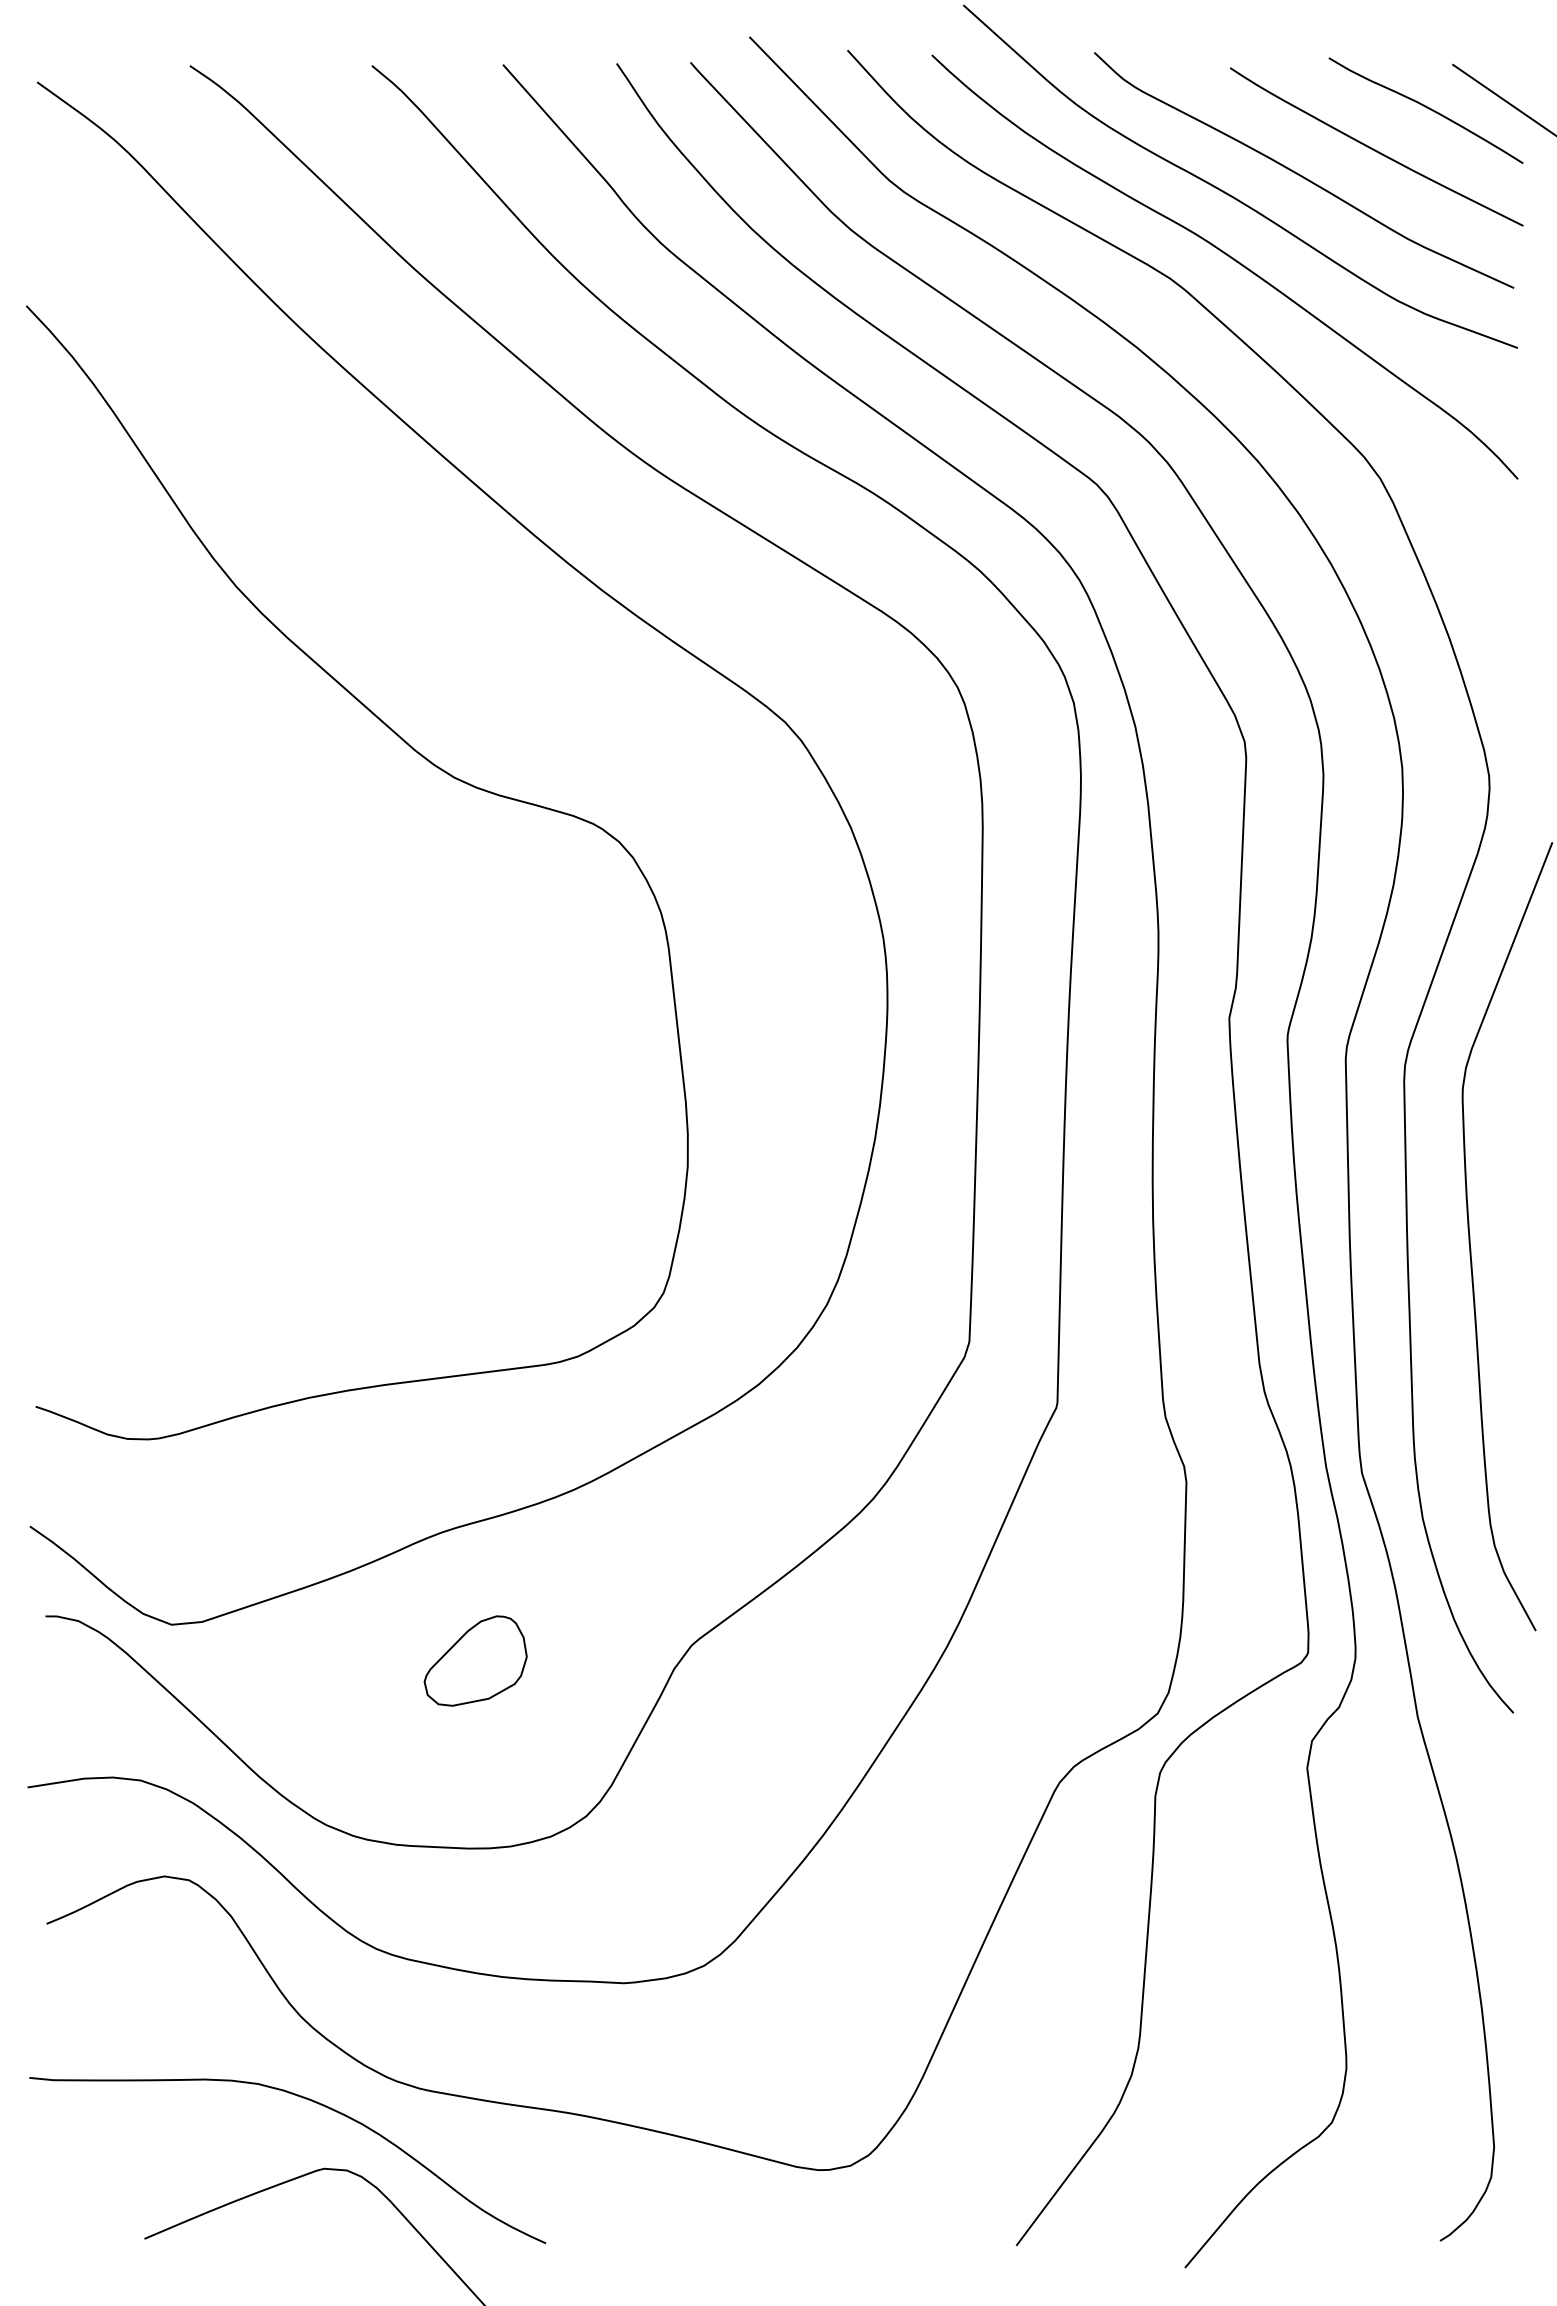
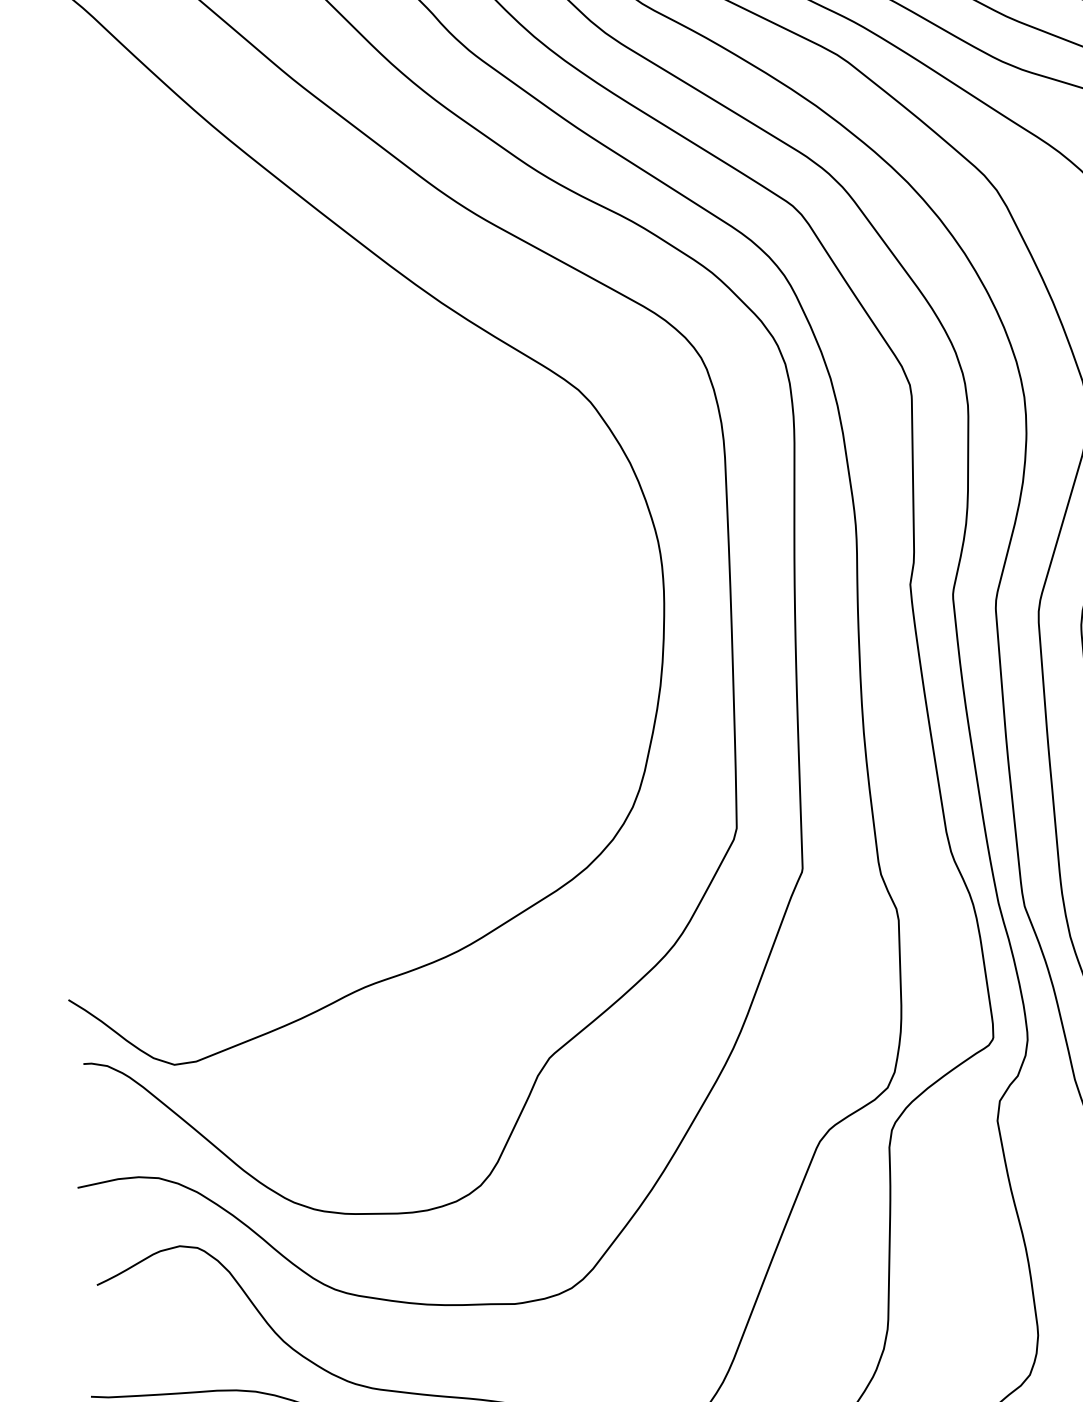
curve: (431, 764) -> (325, 435), removed
part: (475, 1660) -> (394, 1077), removed

